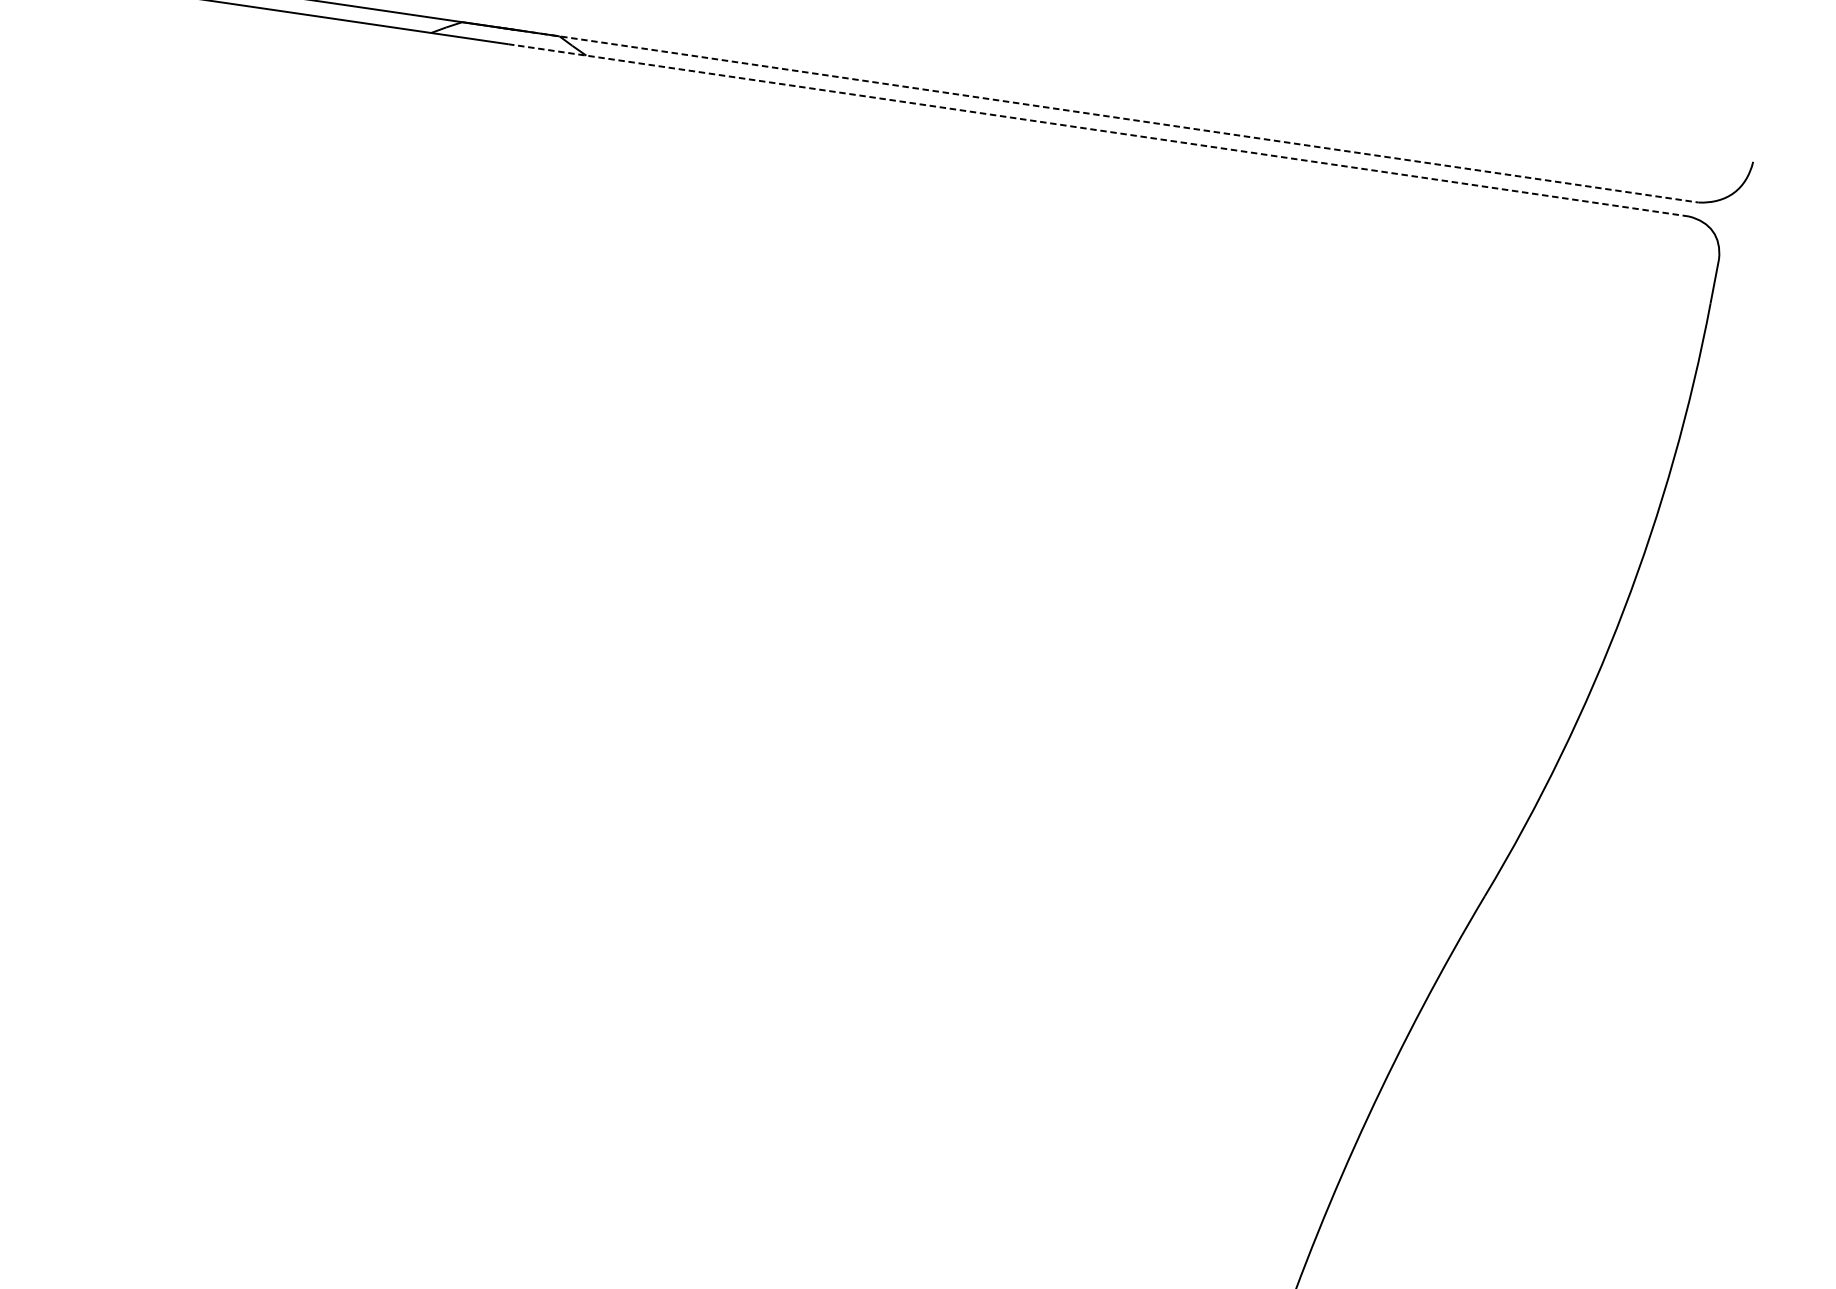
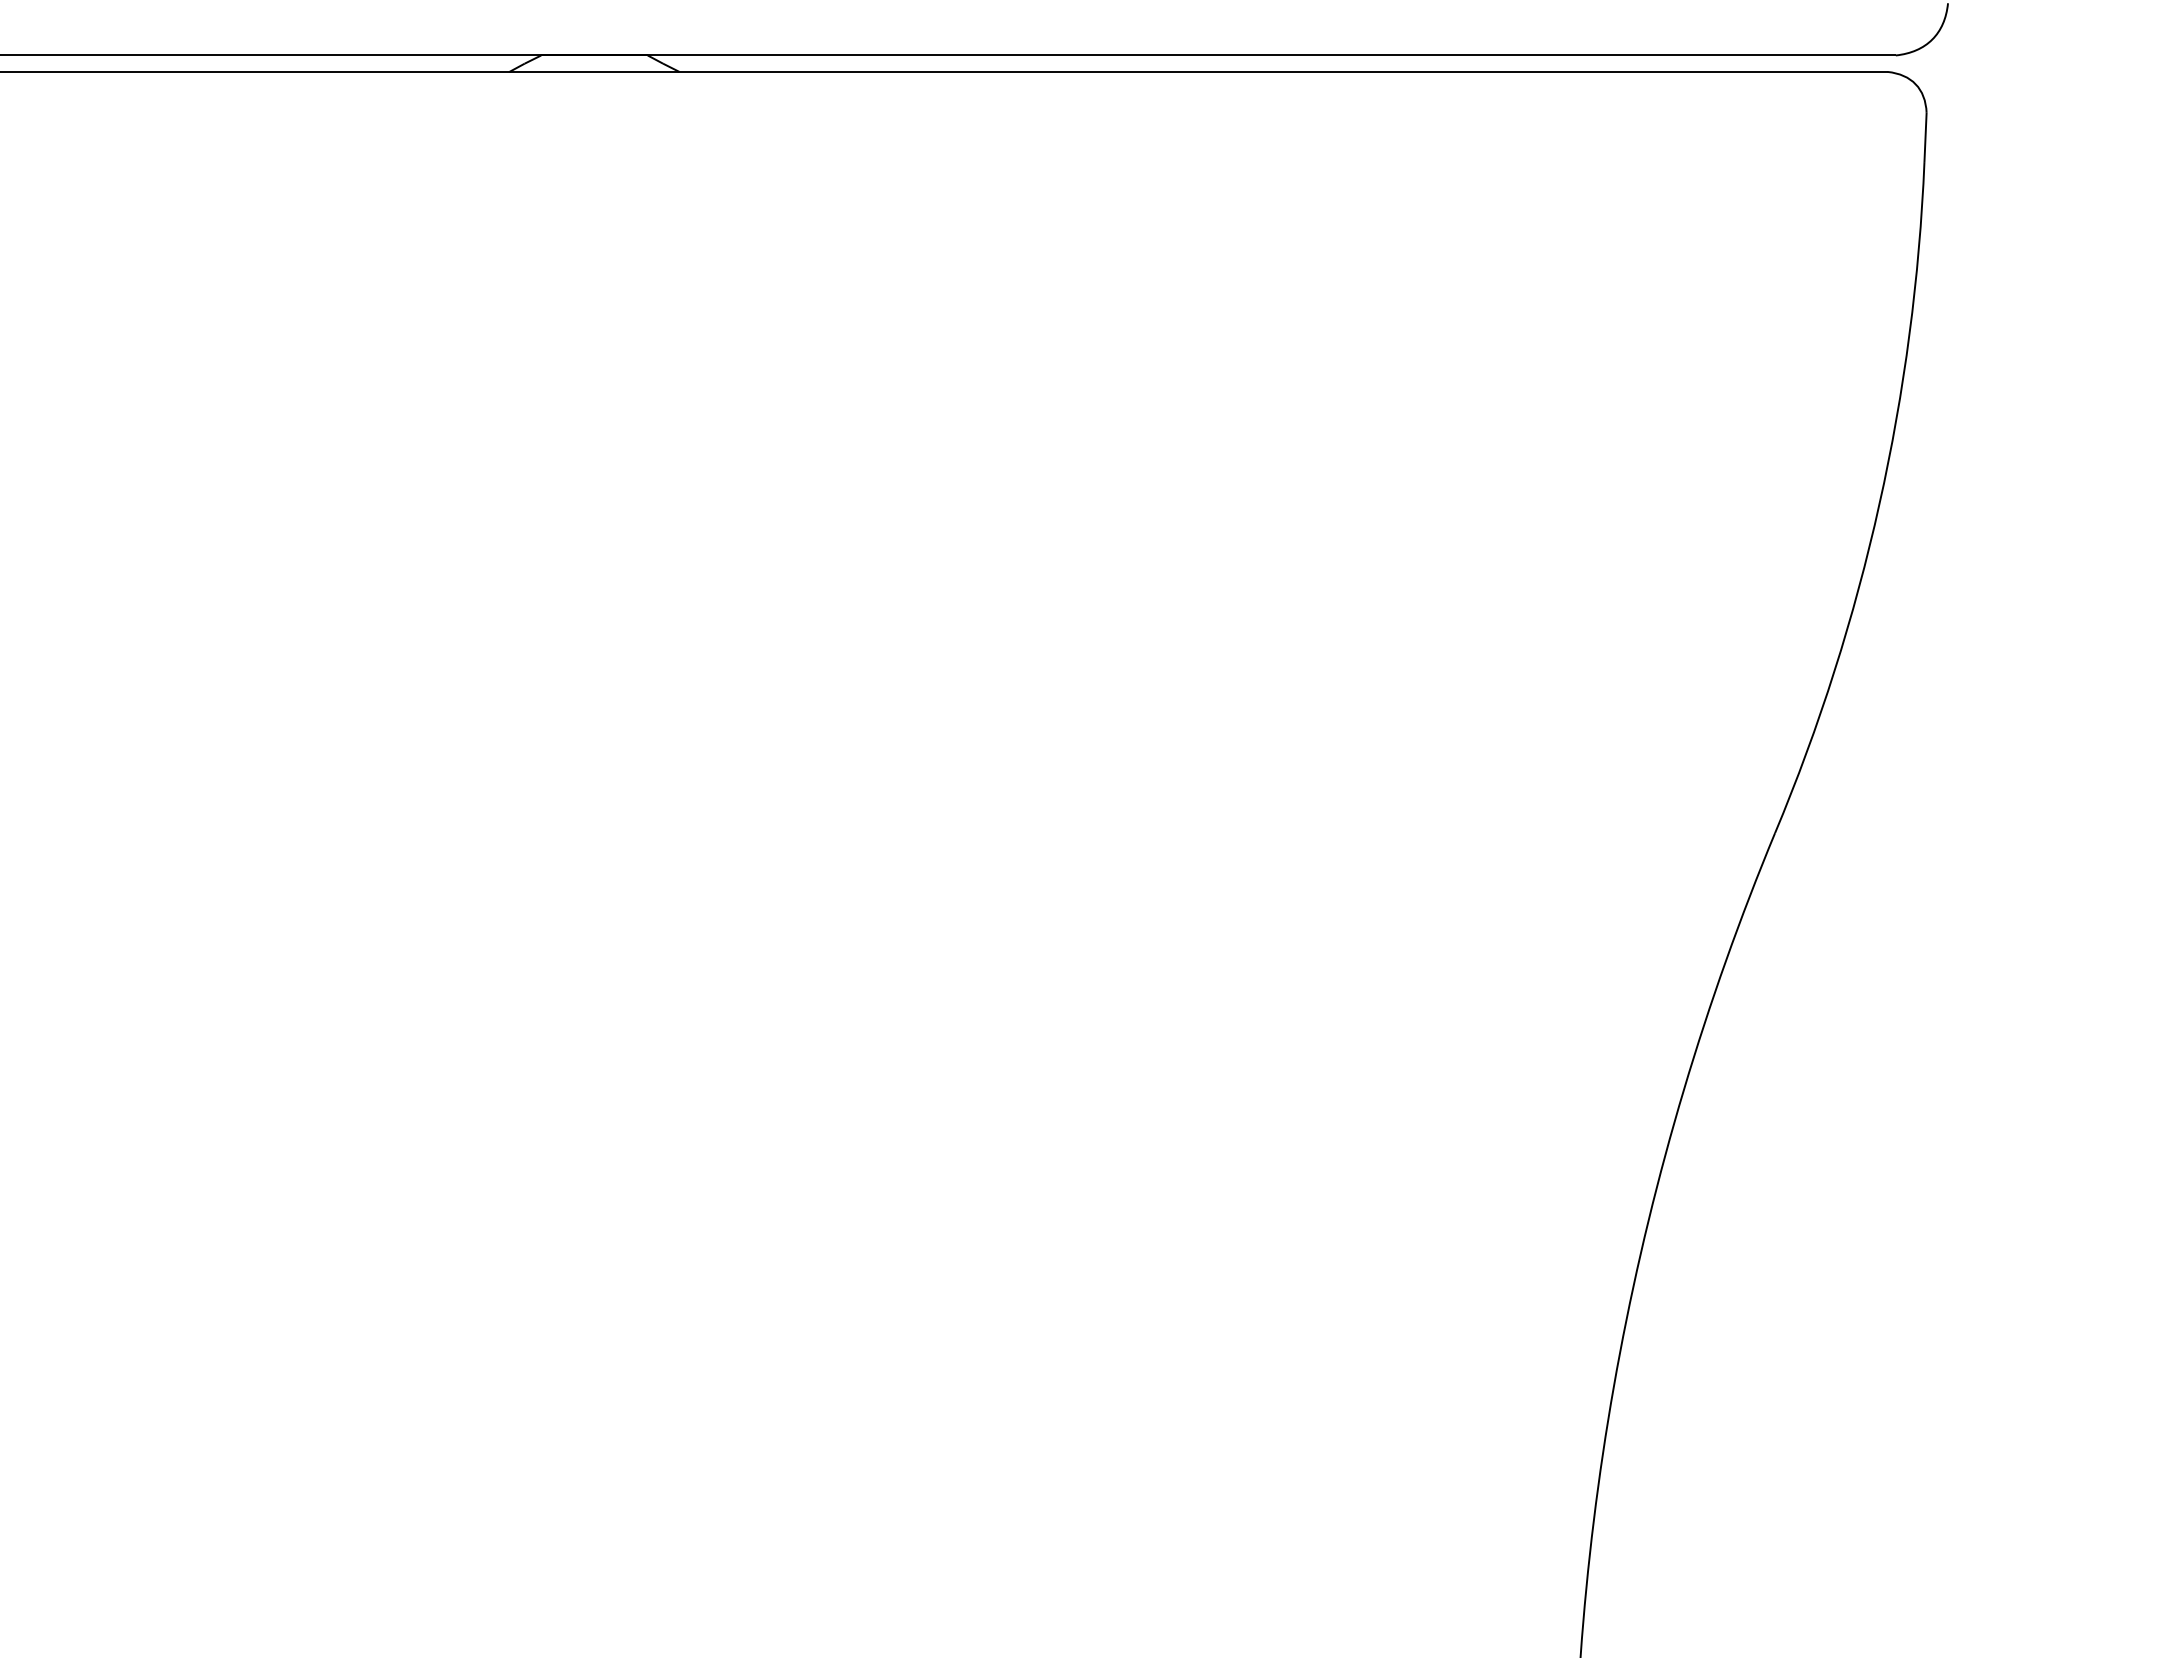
line: (1105, 115) -> (1245, 55), dashed -> solid
line: (1099, 130) -> (1241, 71), dashed -> solid

